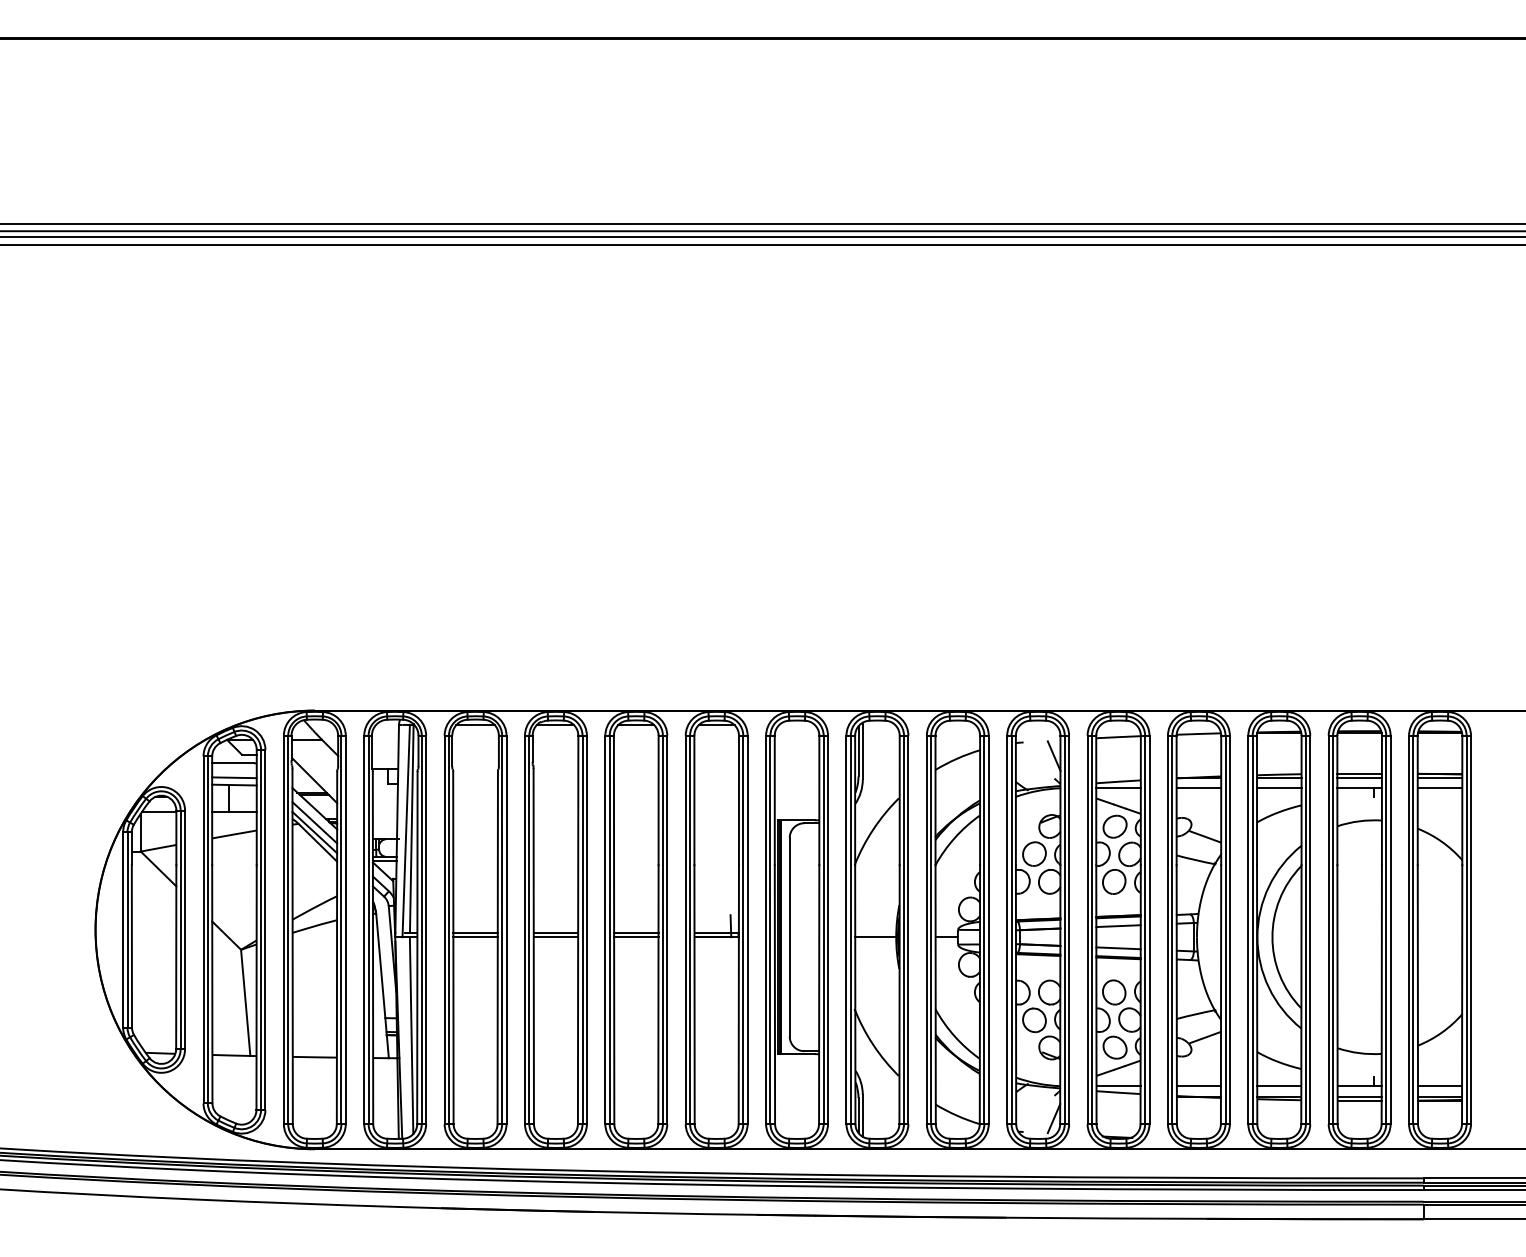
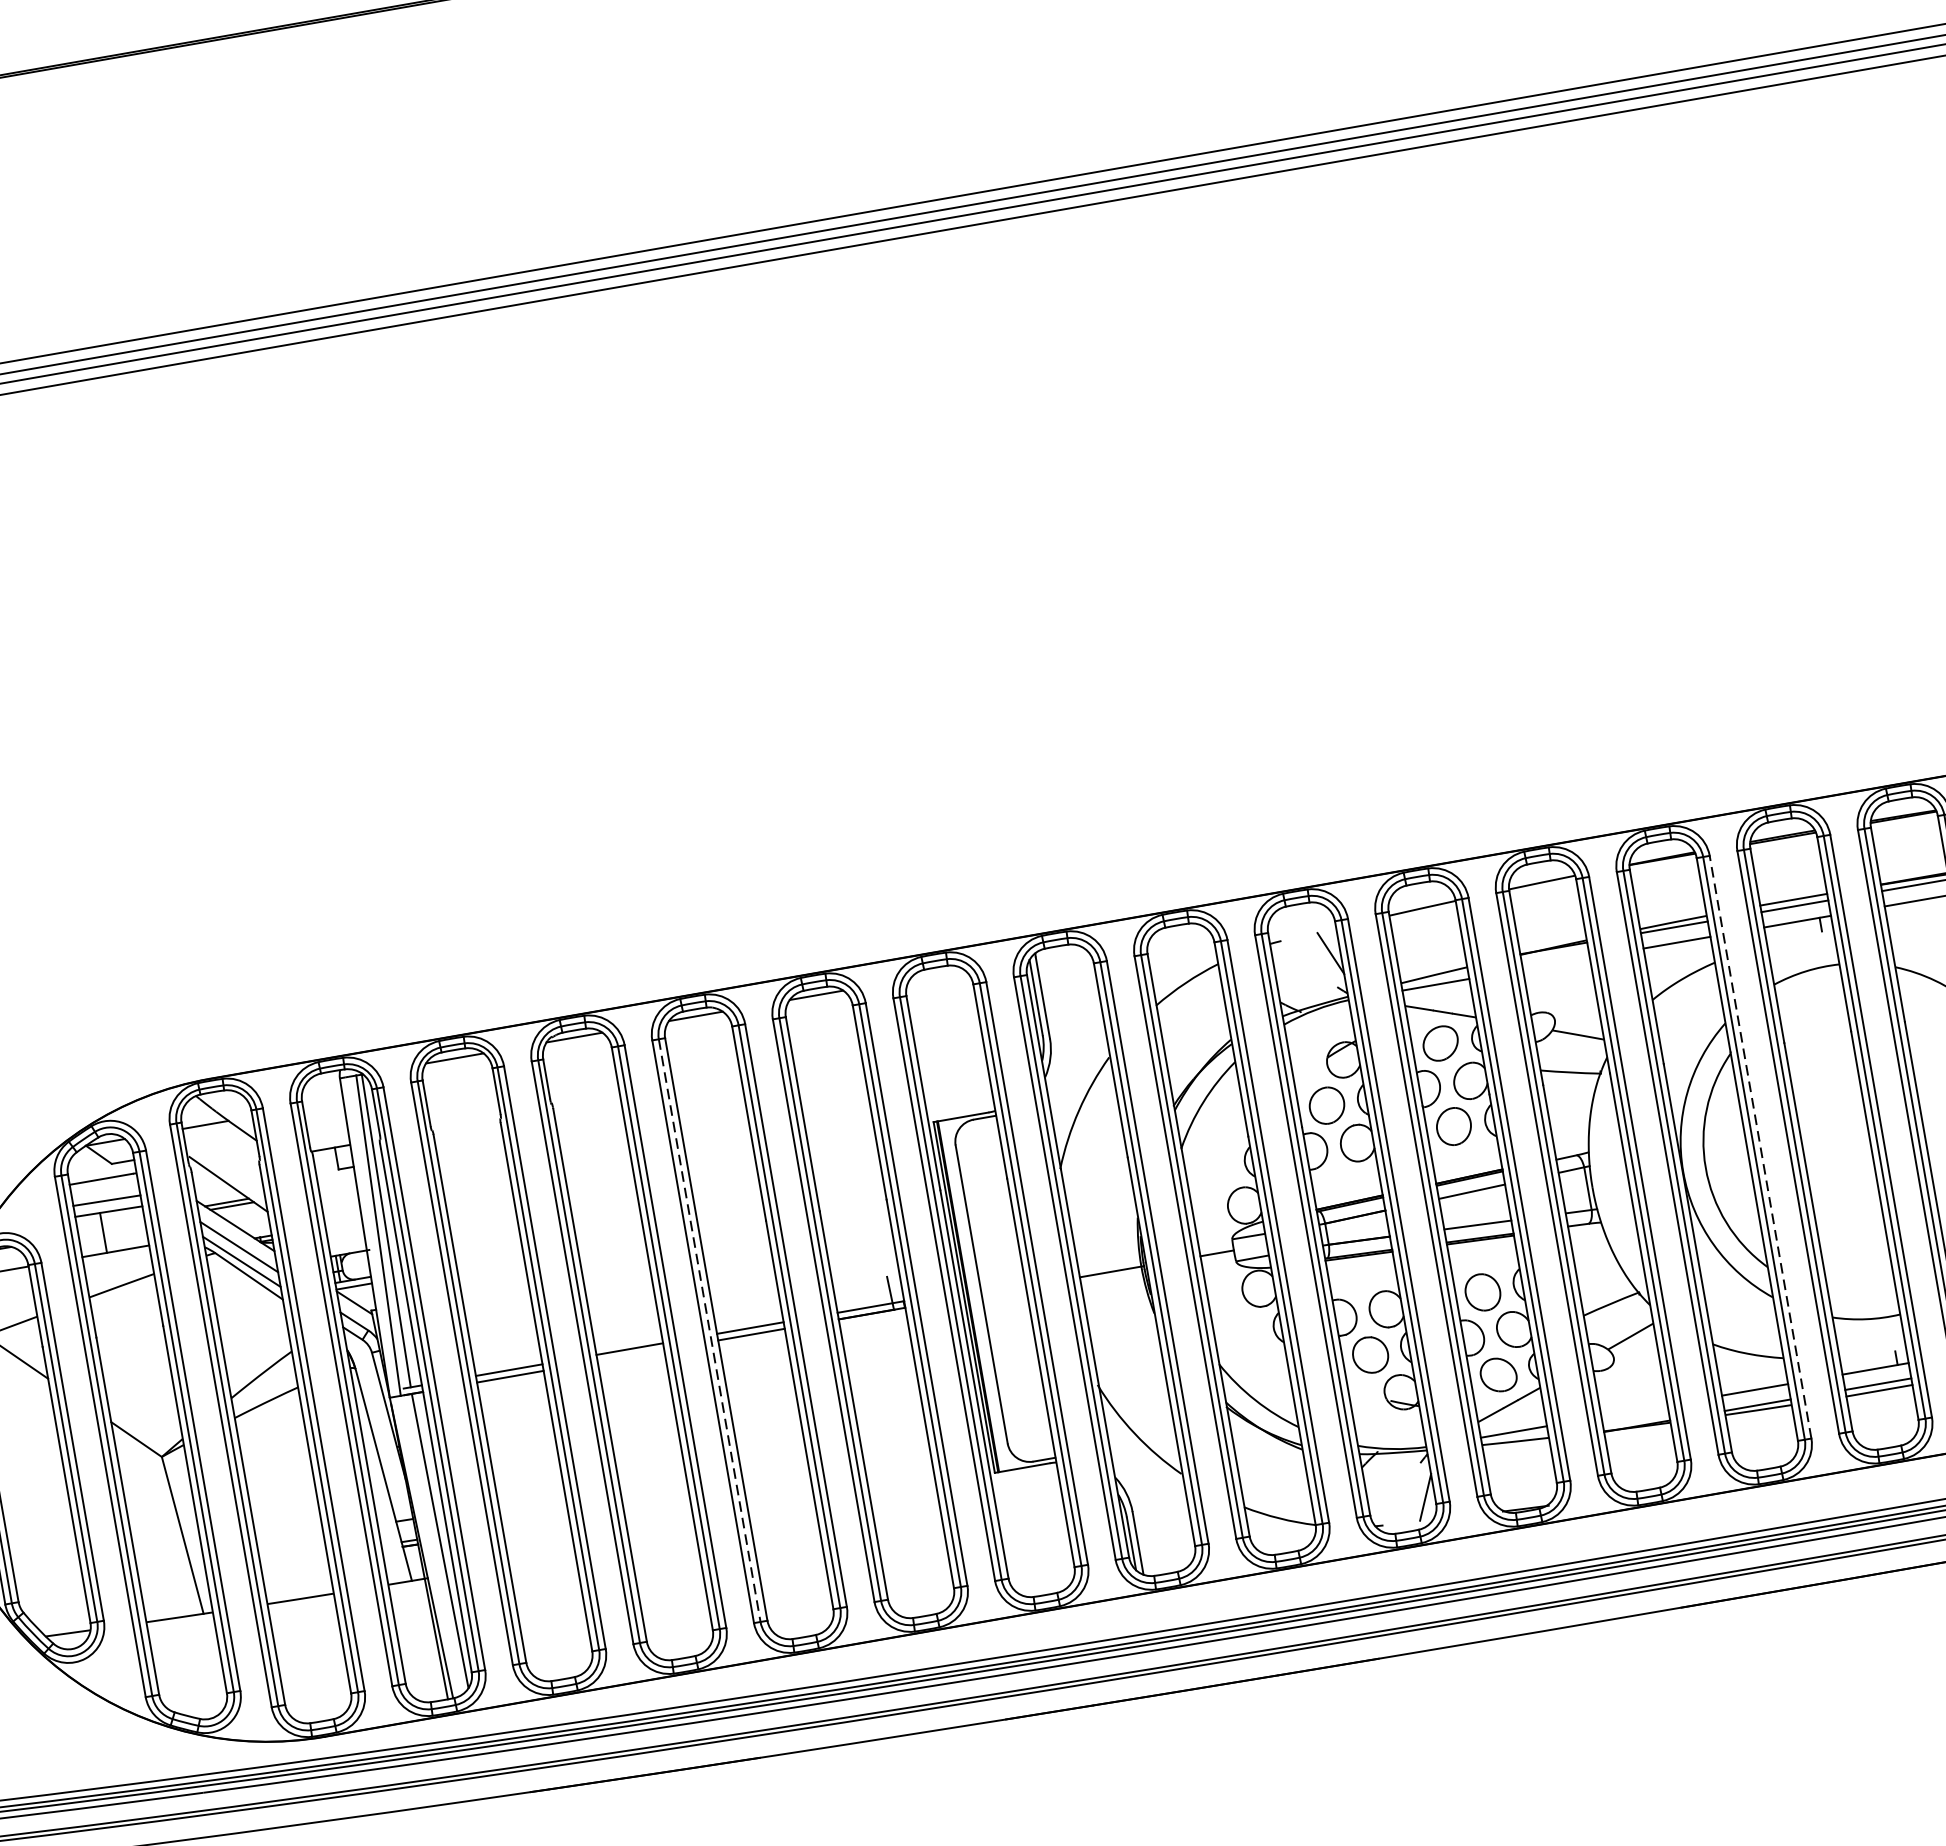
line: (1198, 788) -> (1555, 964), removed
line: (1310, 929) -> (1760, 1146), solid -> dashed
line: (609, 930) -> (709, 1331), solid -> dashed
line: (555, 937) -> (630, 1356), removed
line: (1198, 1086) -> (1633, 1411), removed

